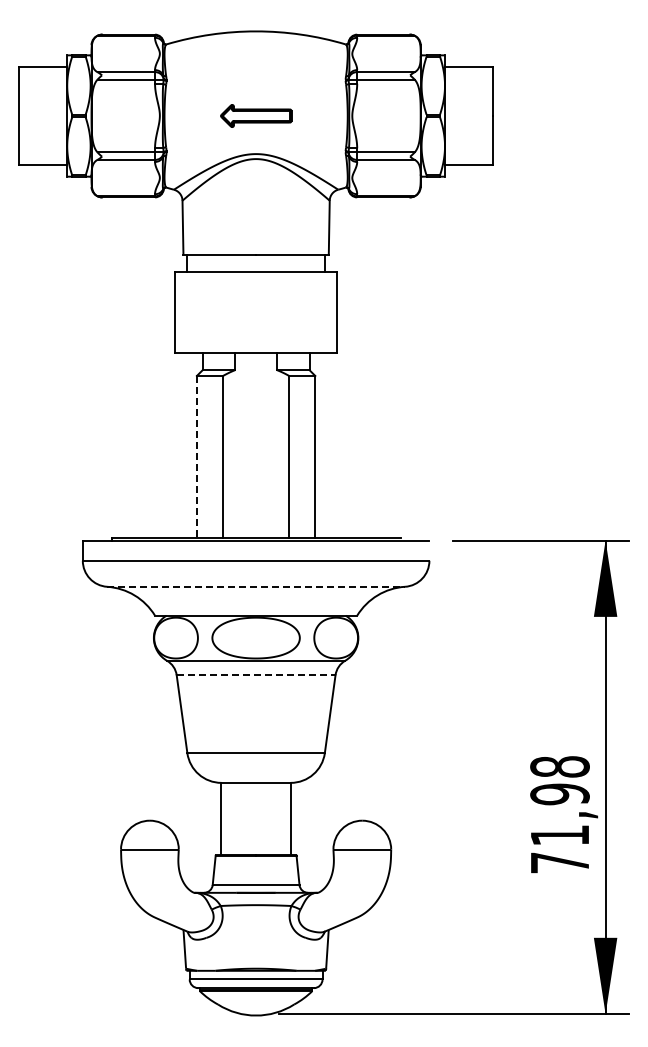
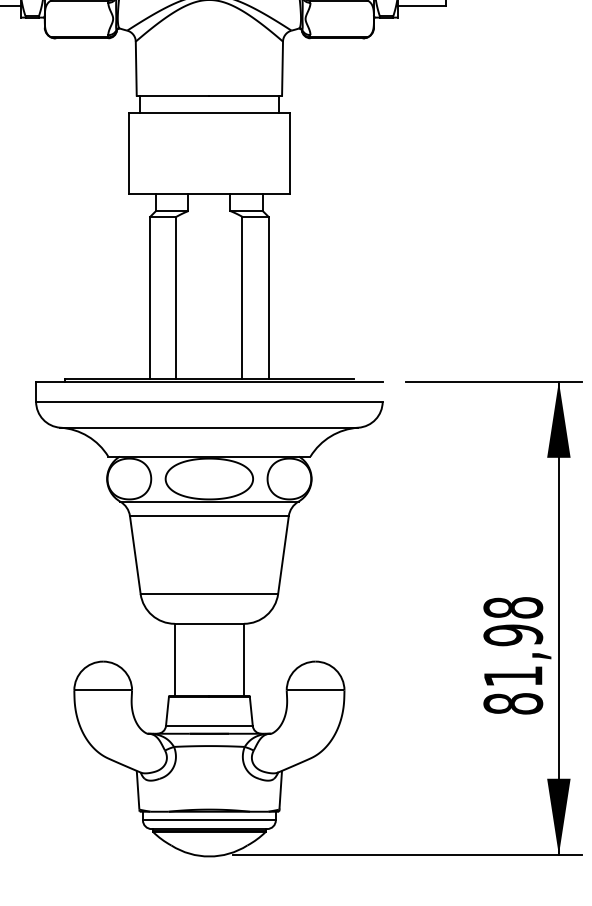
line: (196, 456) -> (149, 297), dashed -> solid
line: (256, 586) -> (209, 427), dashed -> solid
line: (256, 675) -> (209, 516), dashed -> solid
text: (559, 862) -> (512, 703), 71,98 -> 81,98

